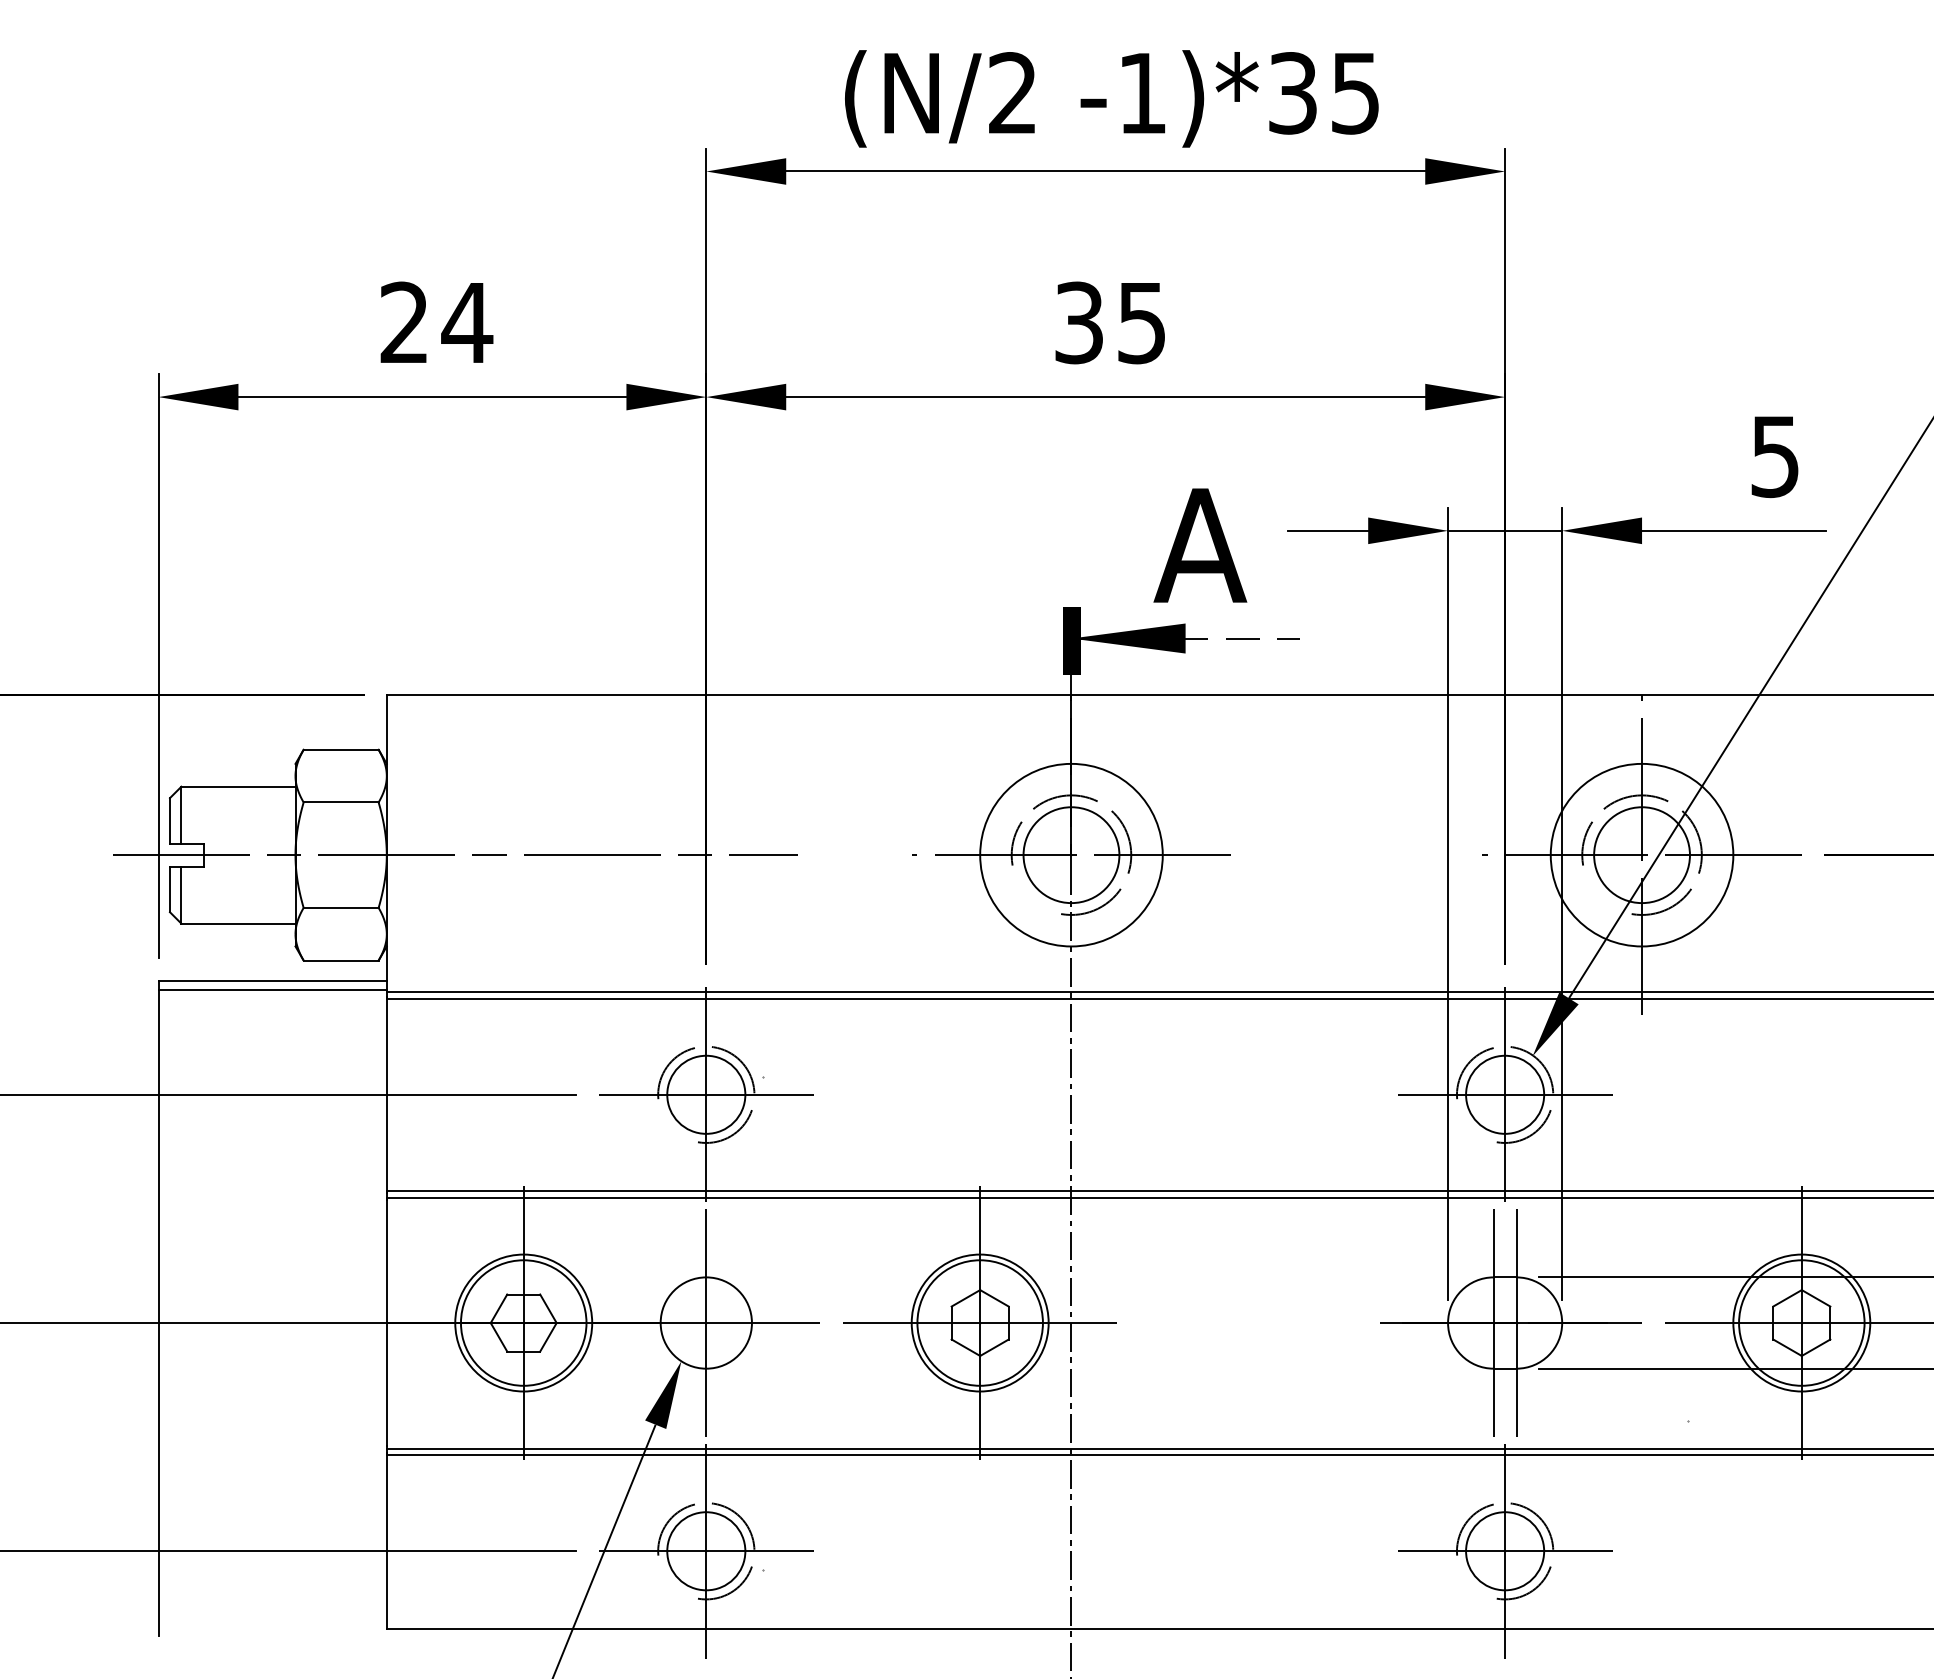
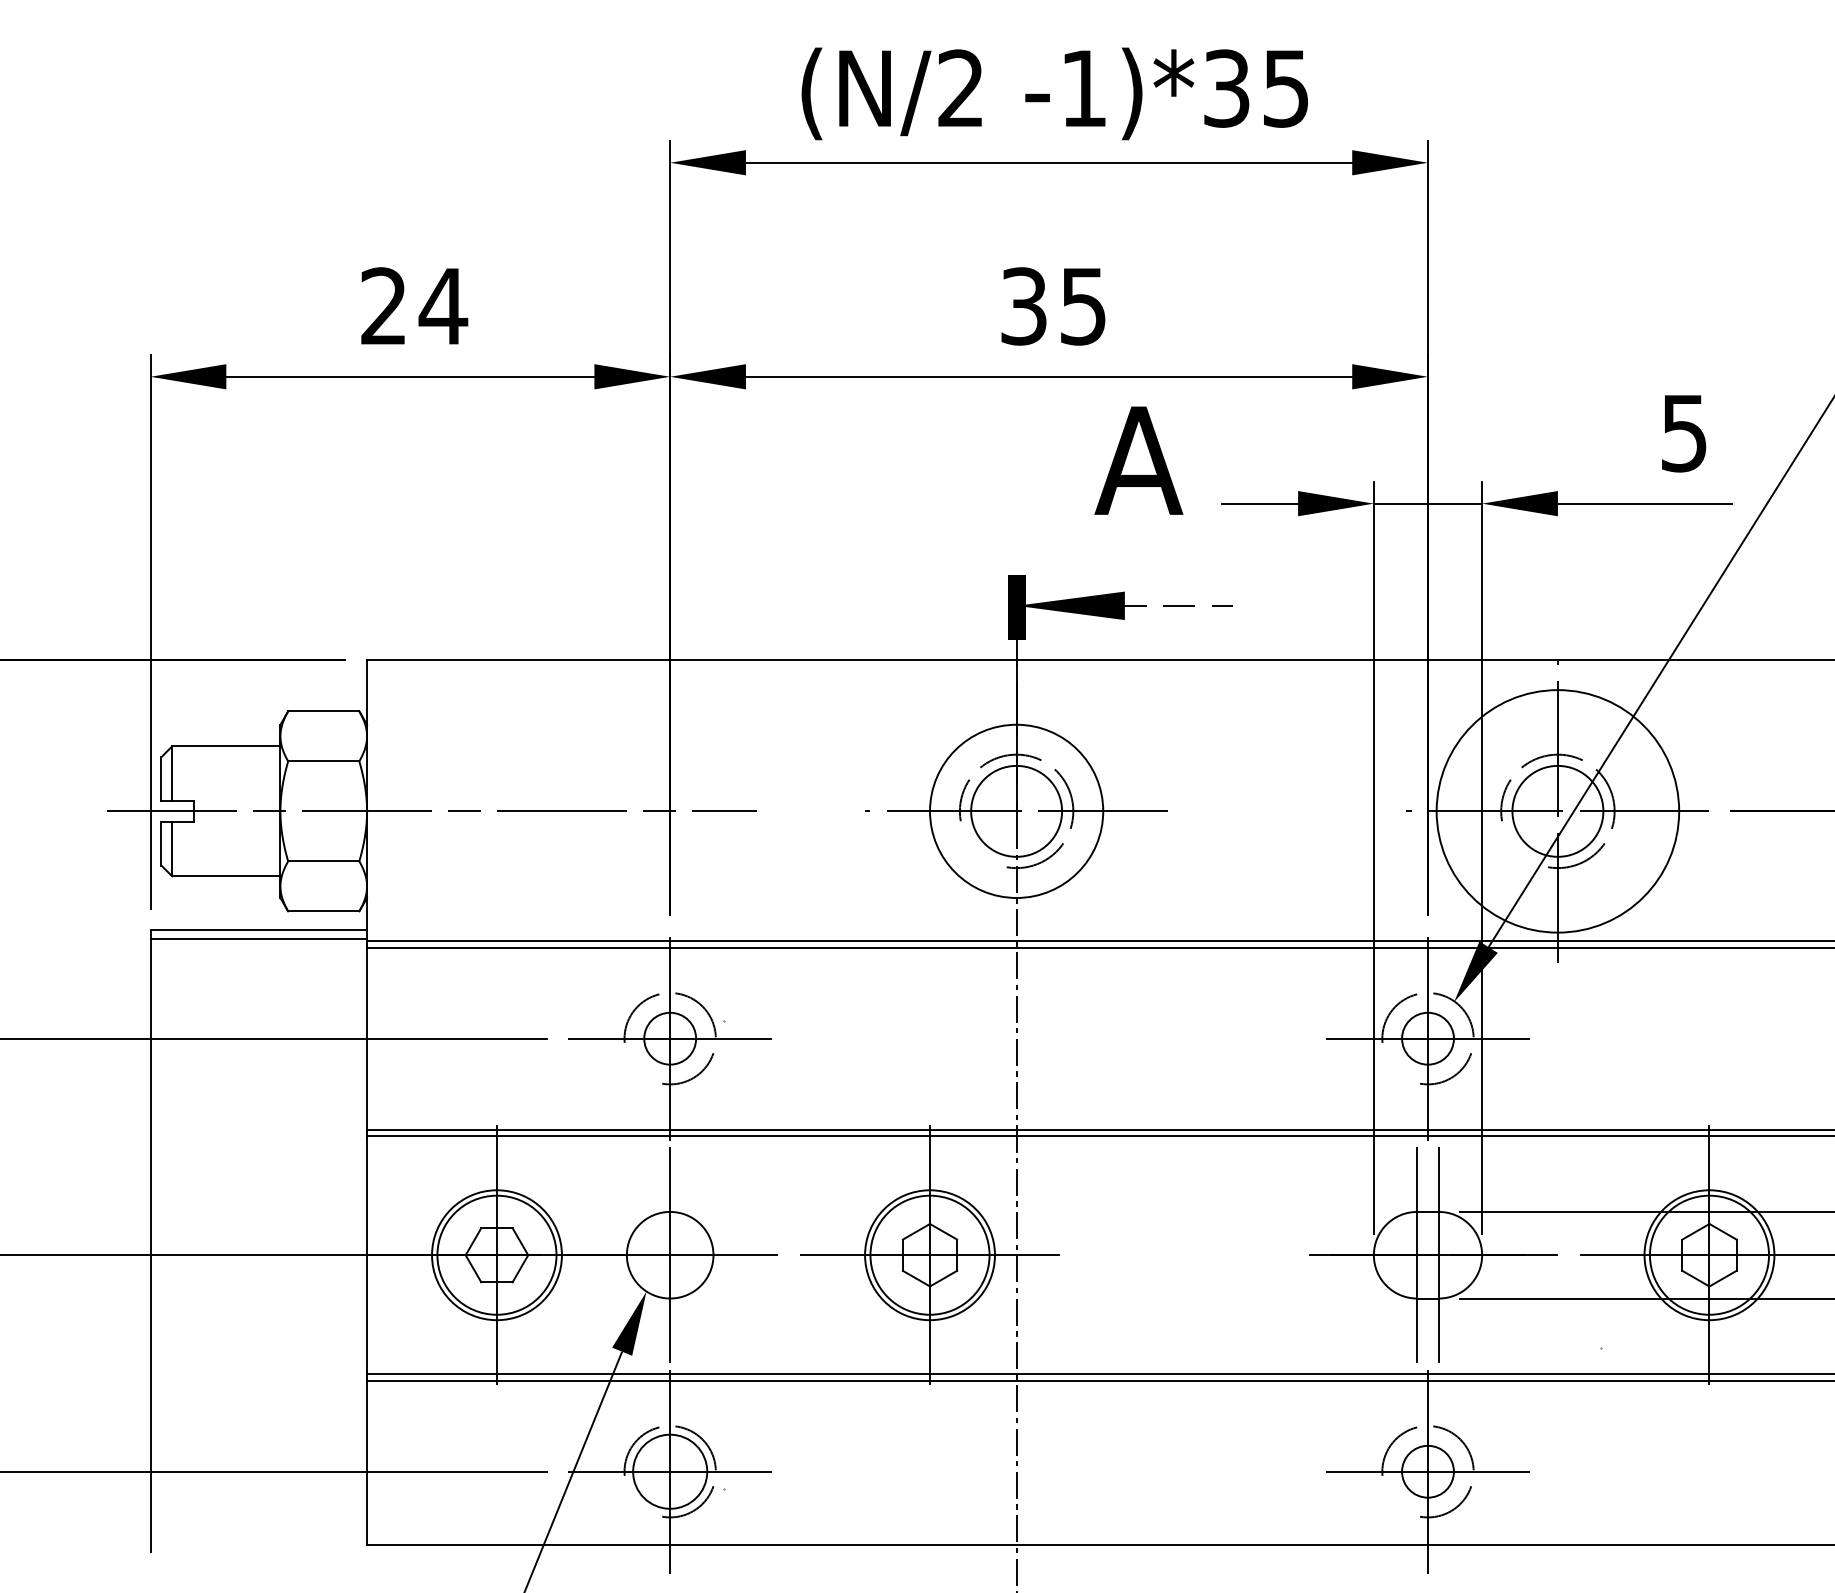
text: (1200, 545) -> (1139, 460), moved
circle: (1641, 854) -> (1557, 810), size x1.4
circle: (706, 1094) -> (670, 1038), size x0.7
circle: (1505, 1094) -> (1428, 1038), size x0.7
circle: (1505, 1551) -> (1428, 1471), size x0.7

